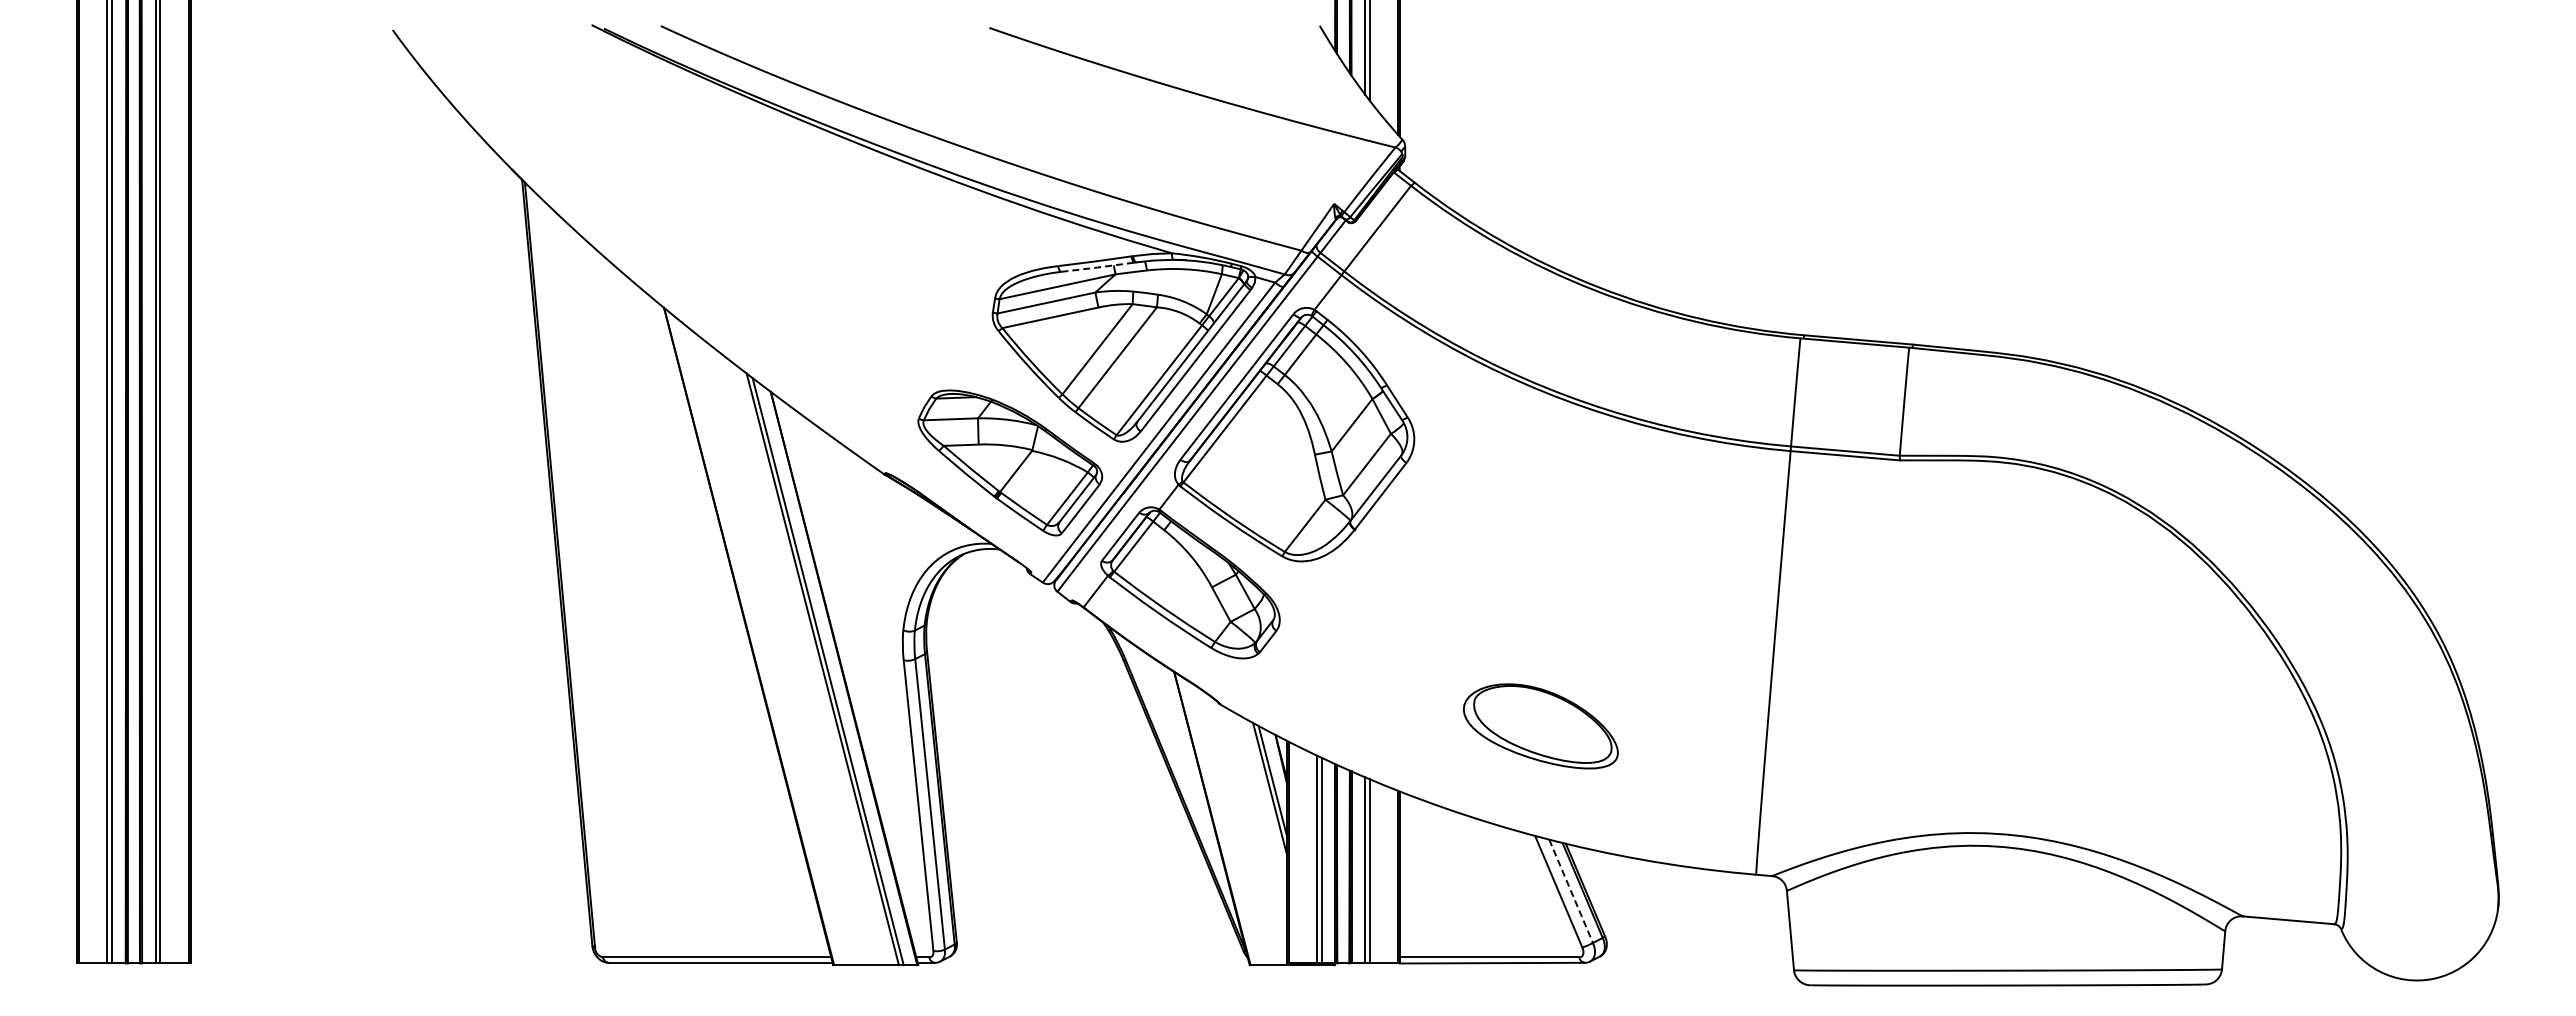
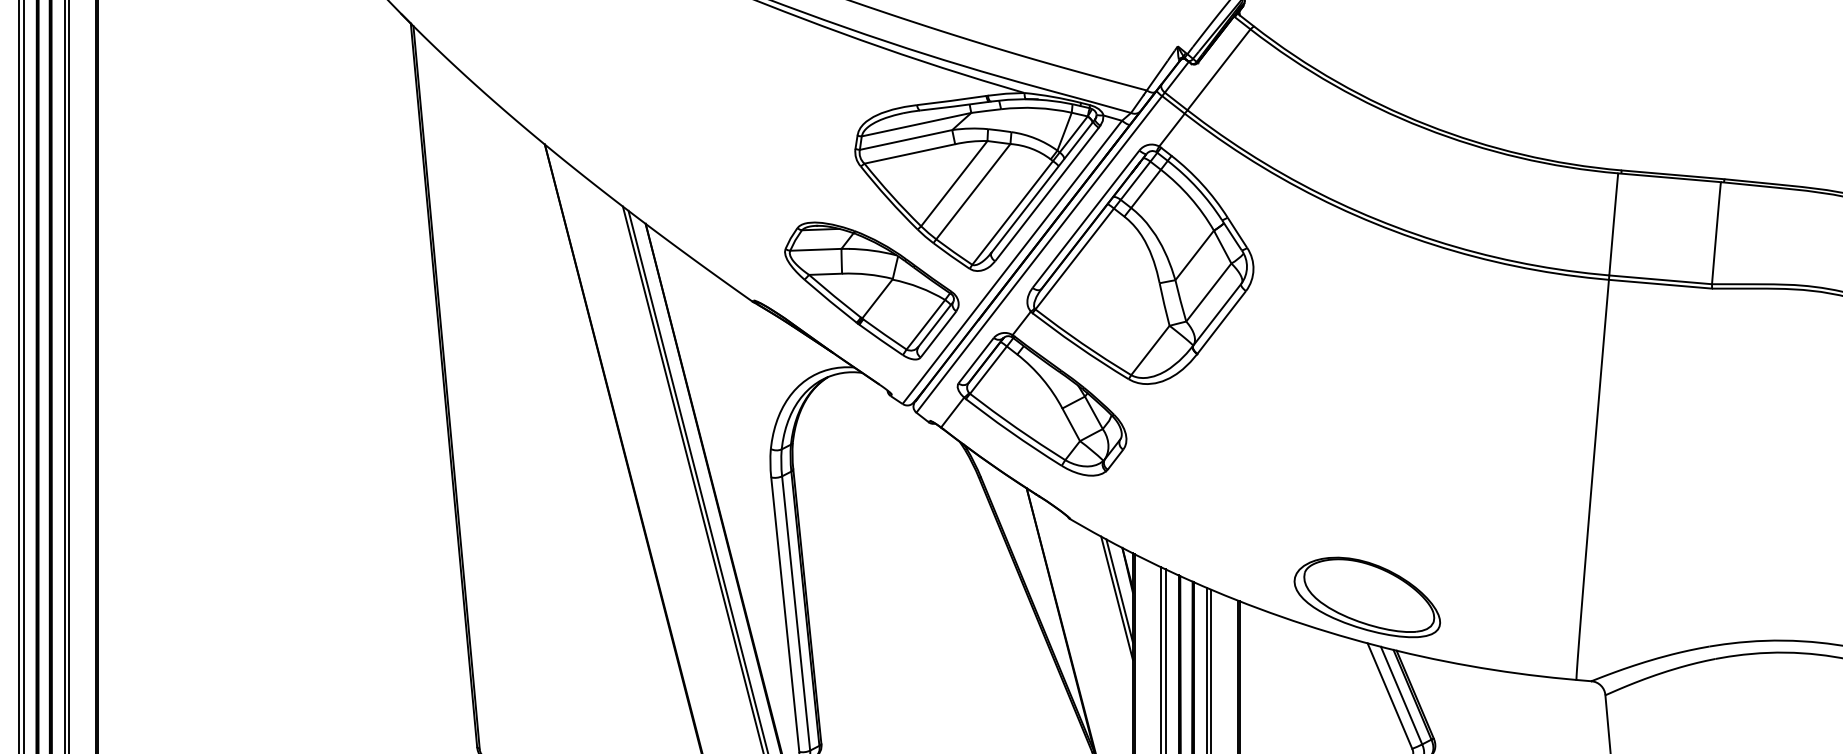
line: (1097, 267) -> (954, 106), dashed -> solid
part: (1540, 726) -> (1367, 597), moved
line: (1571, 891) -> (1401, 695), dashed -> solid

